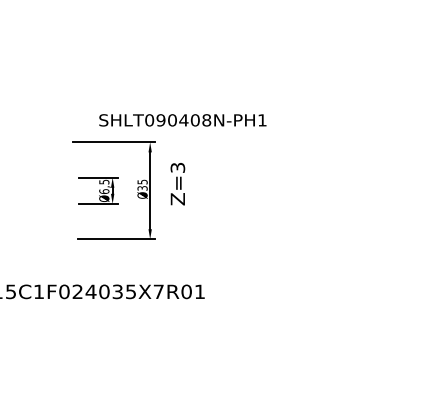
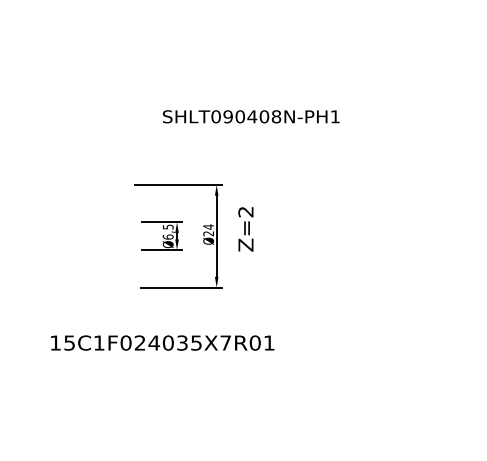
text: (183, 120) -> (251, 116), moved
text: (177, 167) -> (245, 211), Z=3 -> Z=2
text: (142, 185) -> (208, 230), Ø35 -> Ø24

